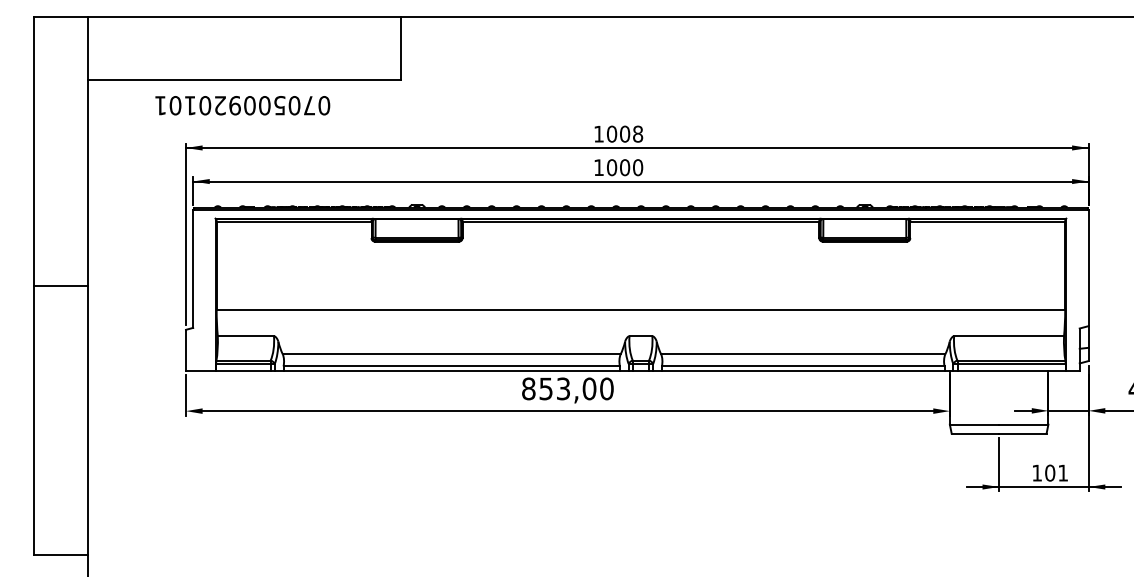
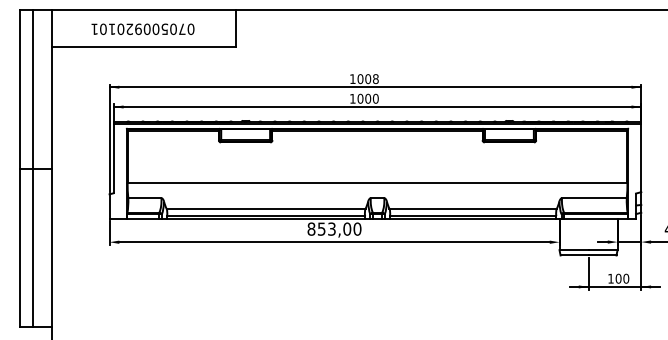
text: (241, 104) -> (142, 28), moved
line: (56, 285) -> (33, 168), added
text: (1063, 472) -> (626, 278), 101 -> 100

